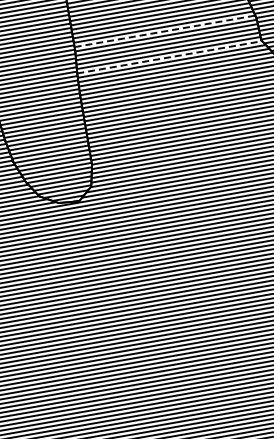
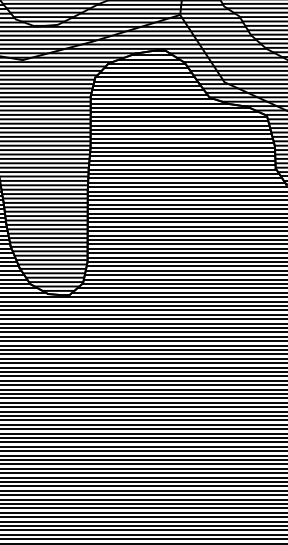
line: (165, 31) -> (182, 143), dashed -> solid
line: (169, 57) -> (182, 169), dashed -> solid

